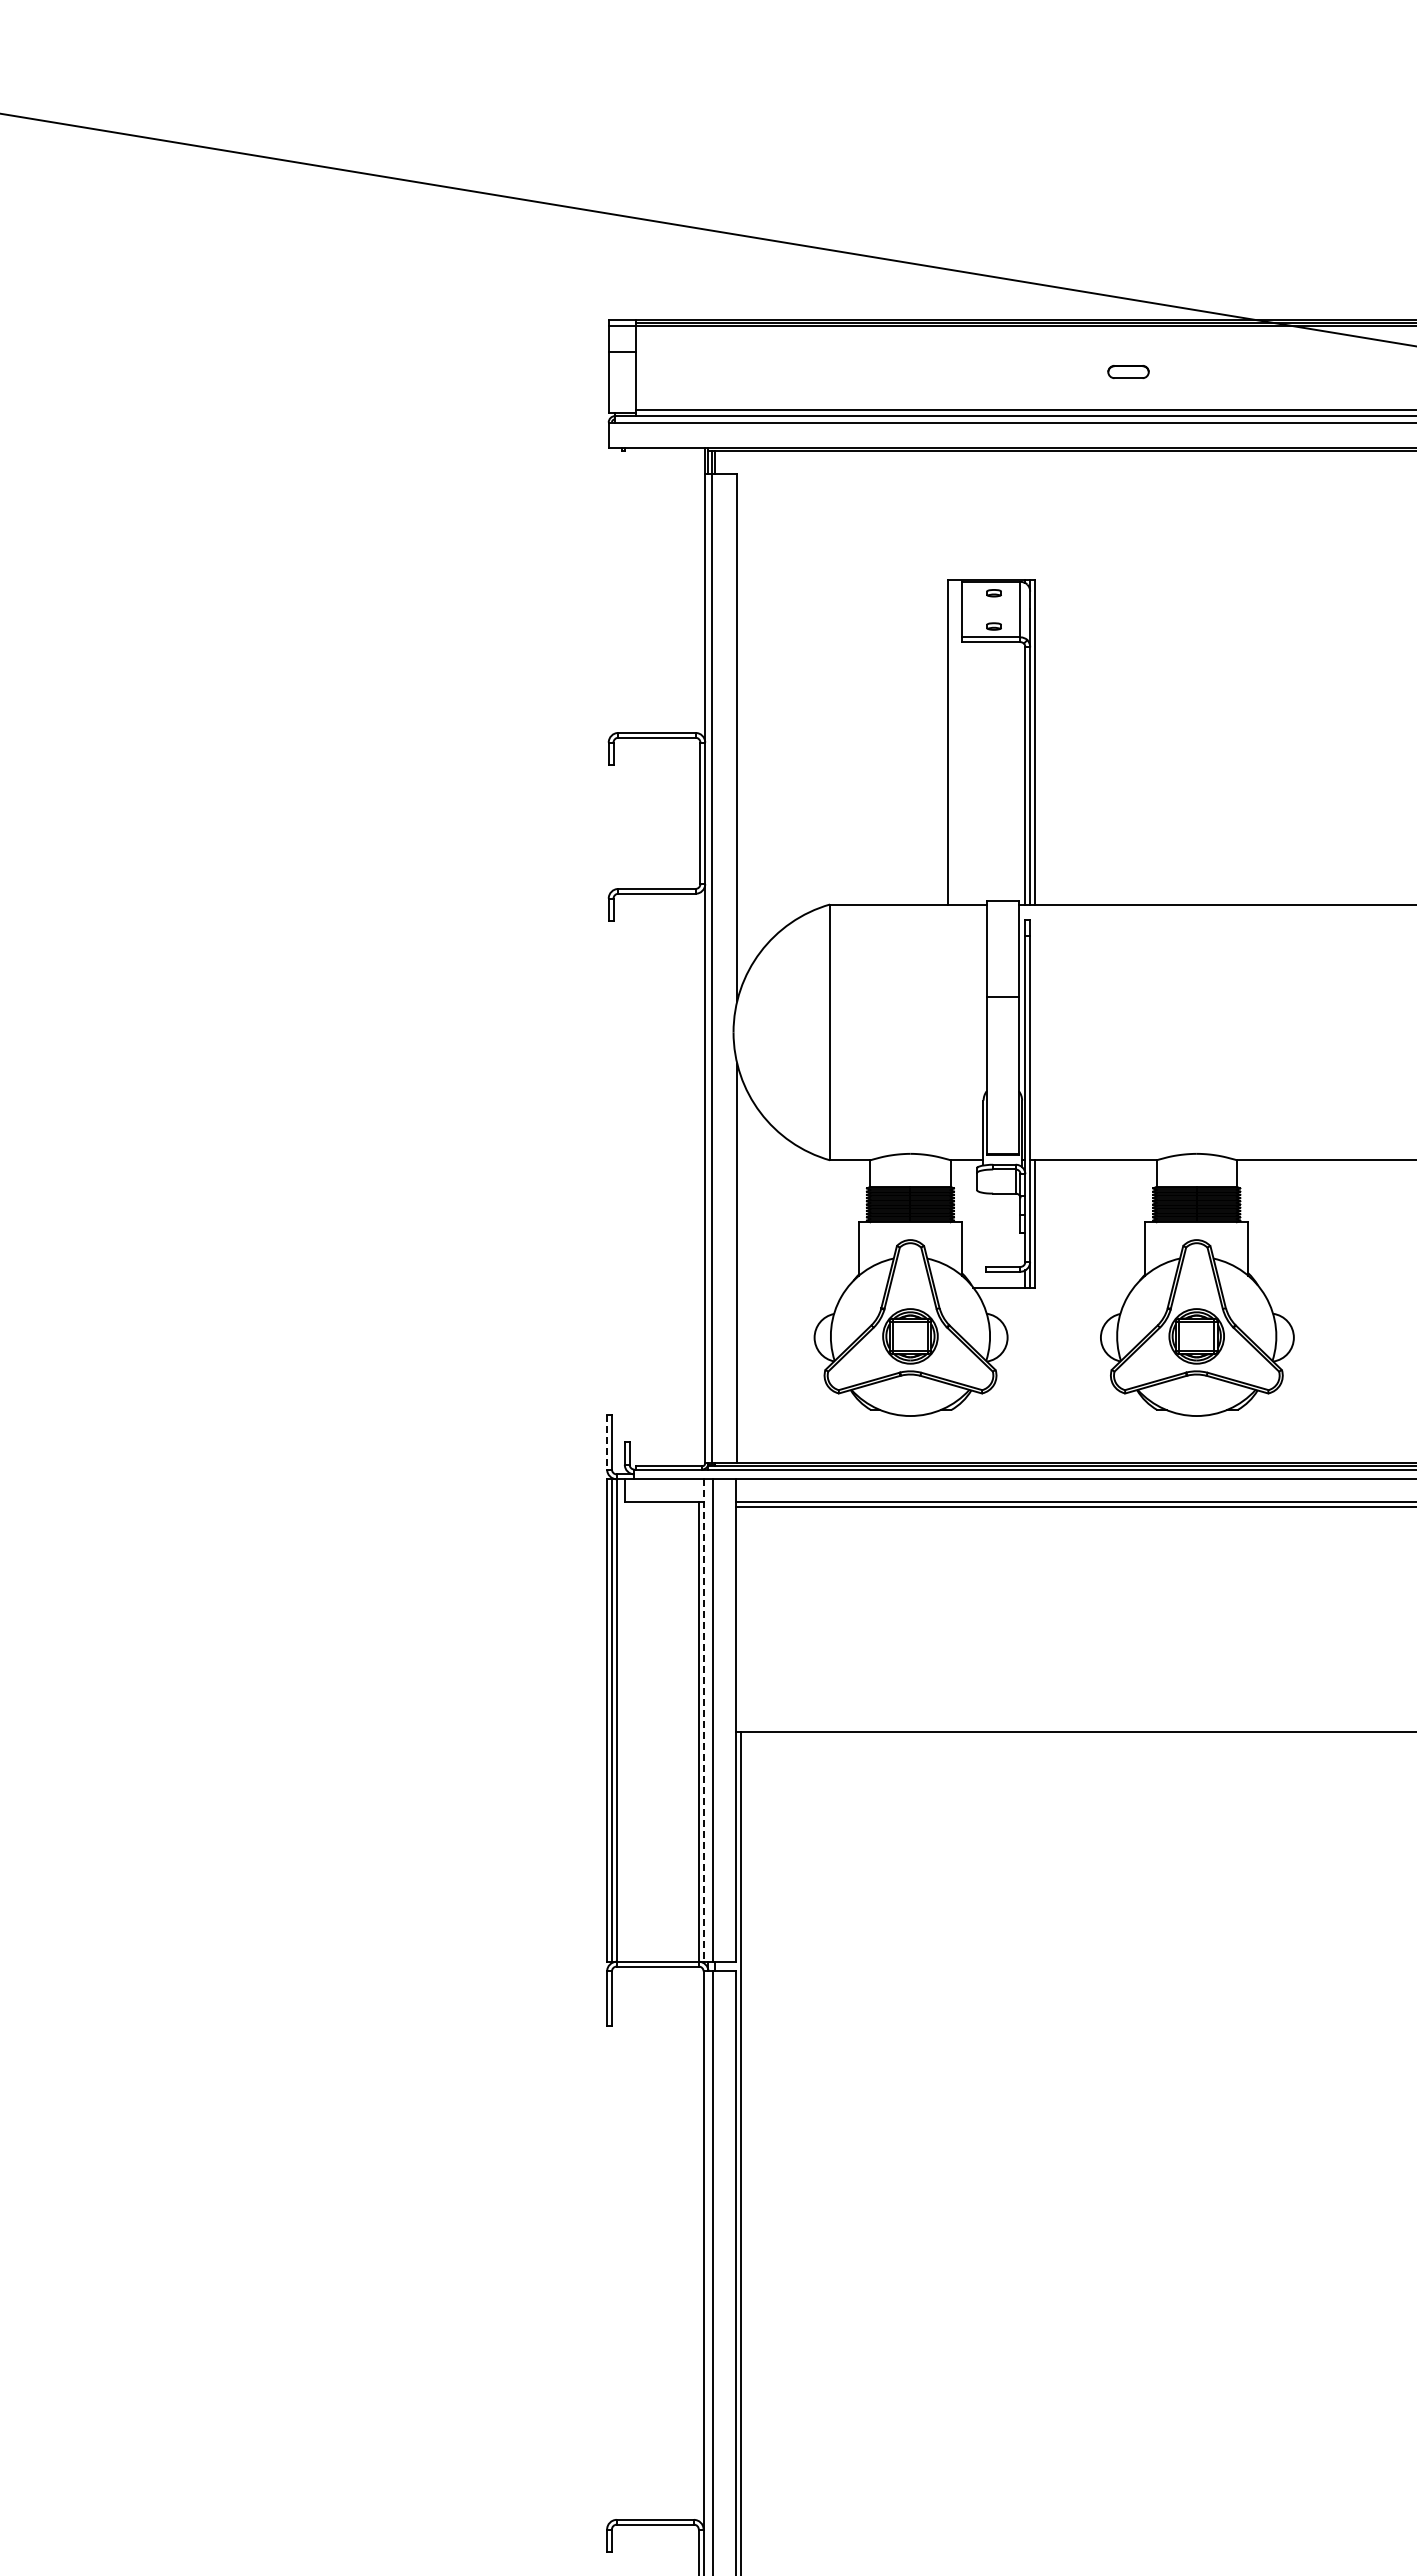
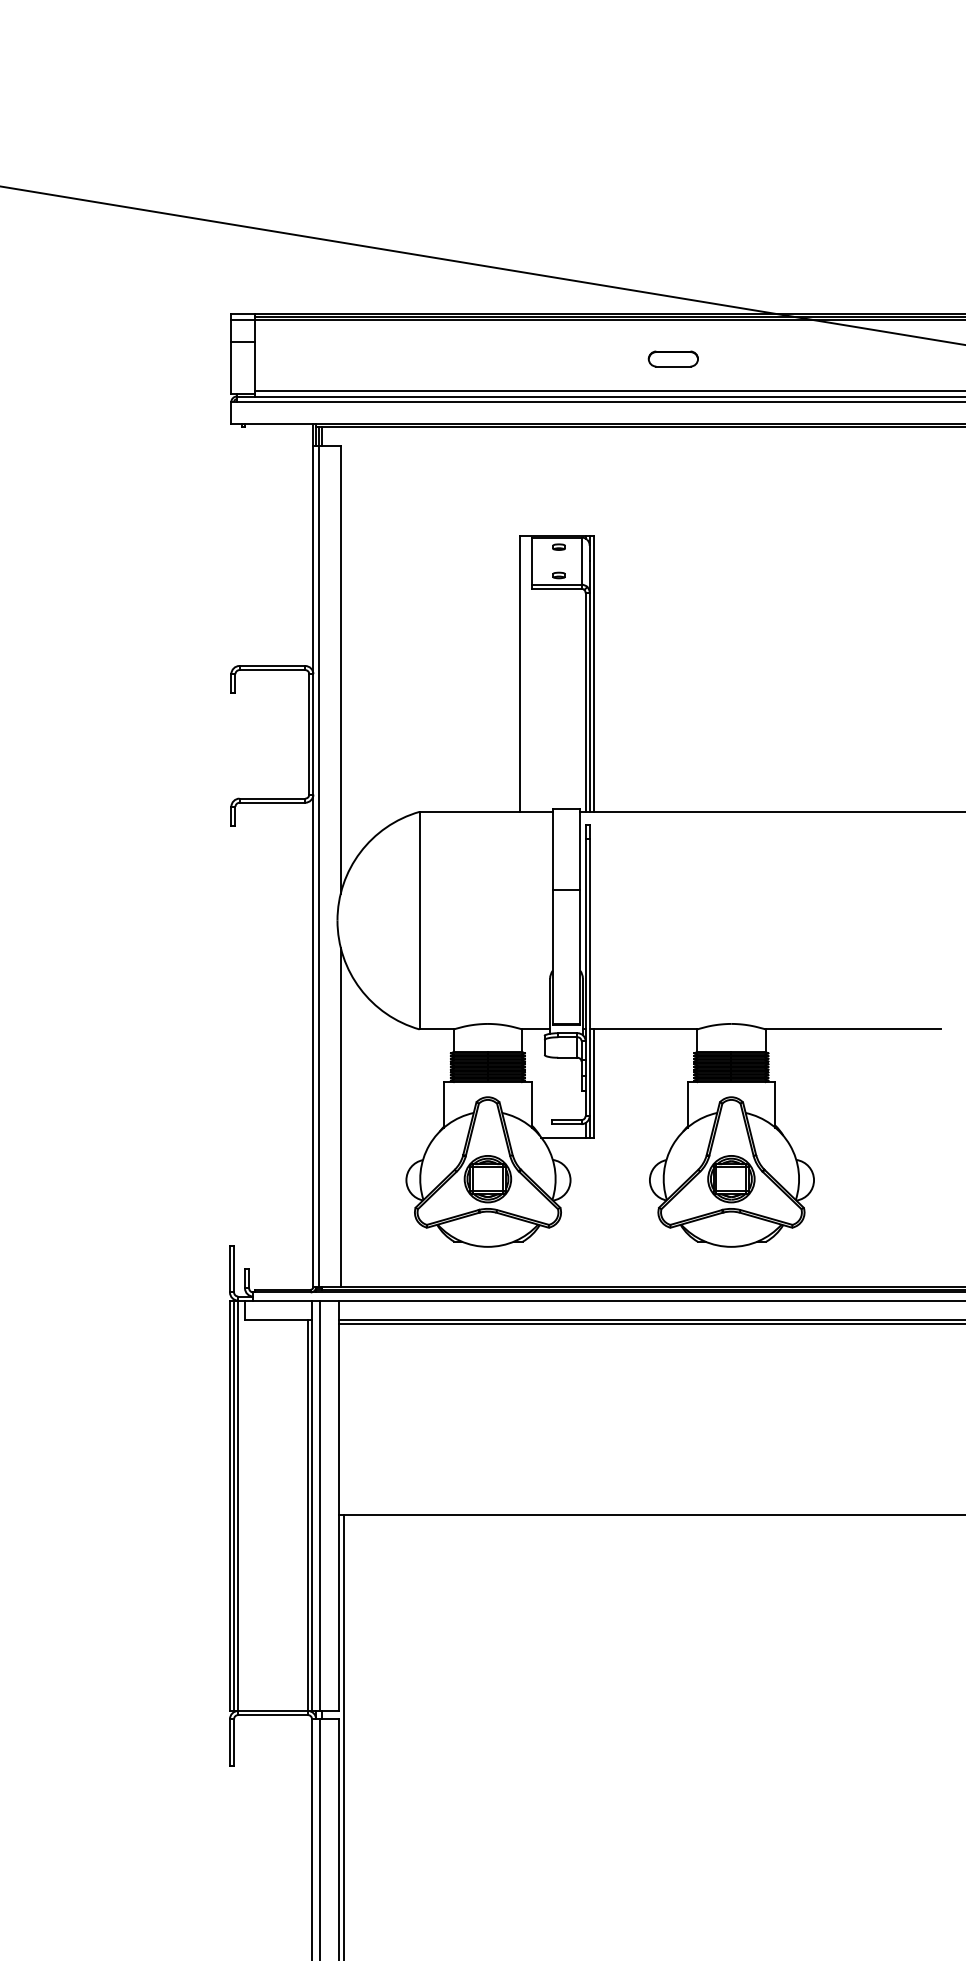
part: (1128, 371) -> (673, 358), size x1.43
line: (607, 1442) -> (230, 1269), dashed -> solid
line: (703, 1720) -> (311, 1505), dashed -> solid

